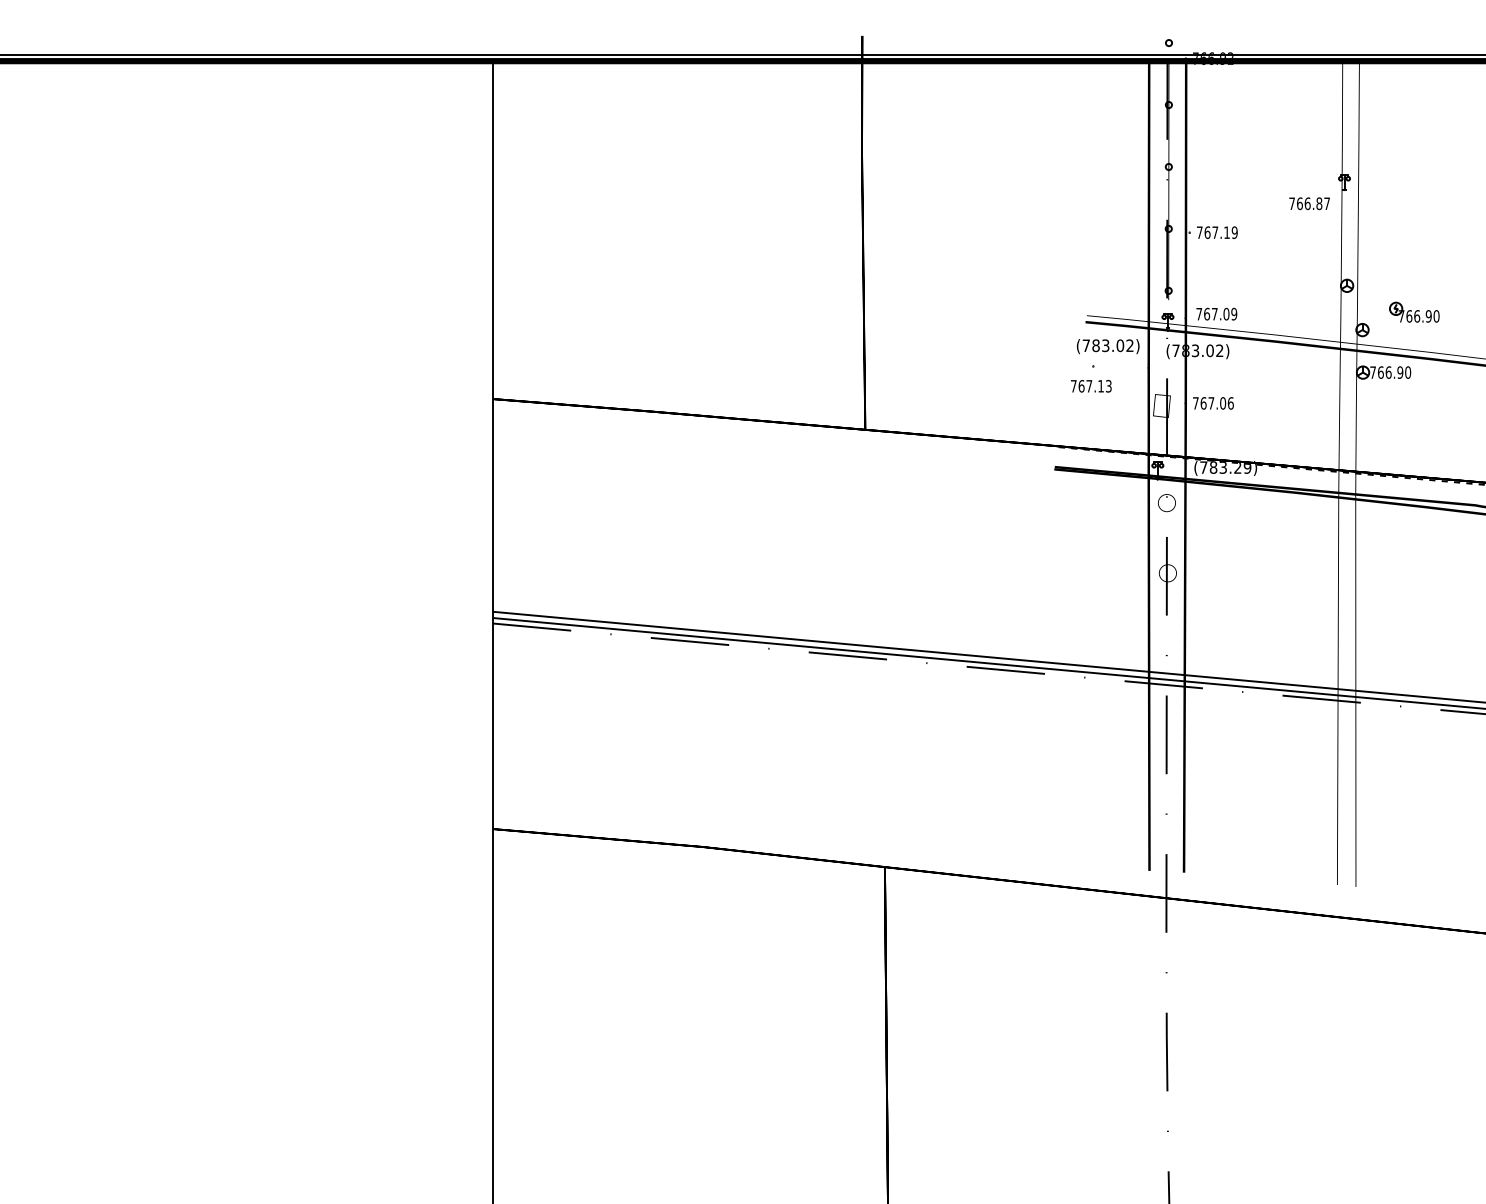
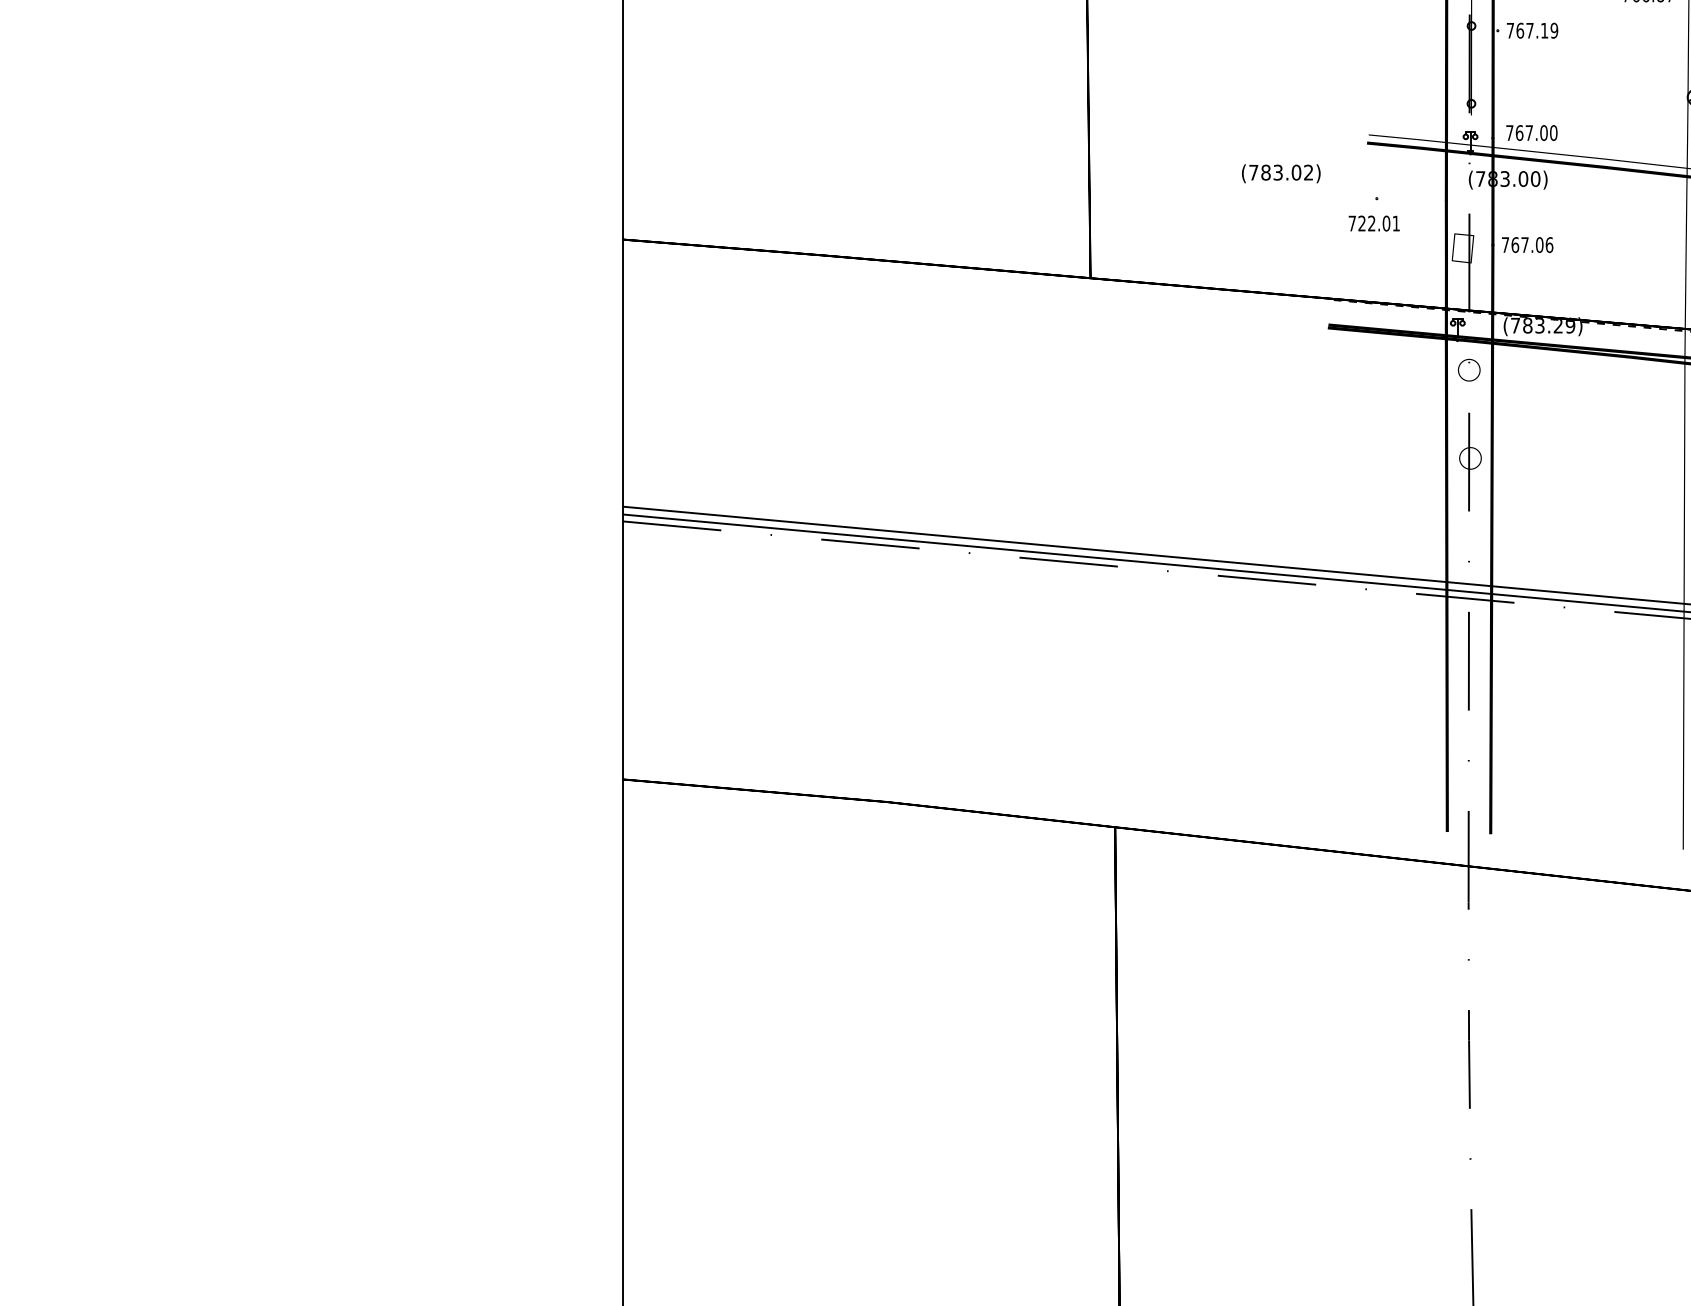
text: (1234, 314) -> (1554, 133), 767.09 -> 767.00
text: (1107, 346) -> (1280, 173), moved
text: (1219, 350) -> (1535, 178), (783.02) -> (783.00)
text: (1094, 385) -> (1378, 222), 767.13 -> 722.01

